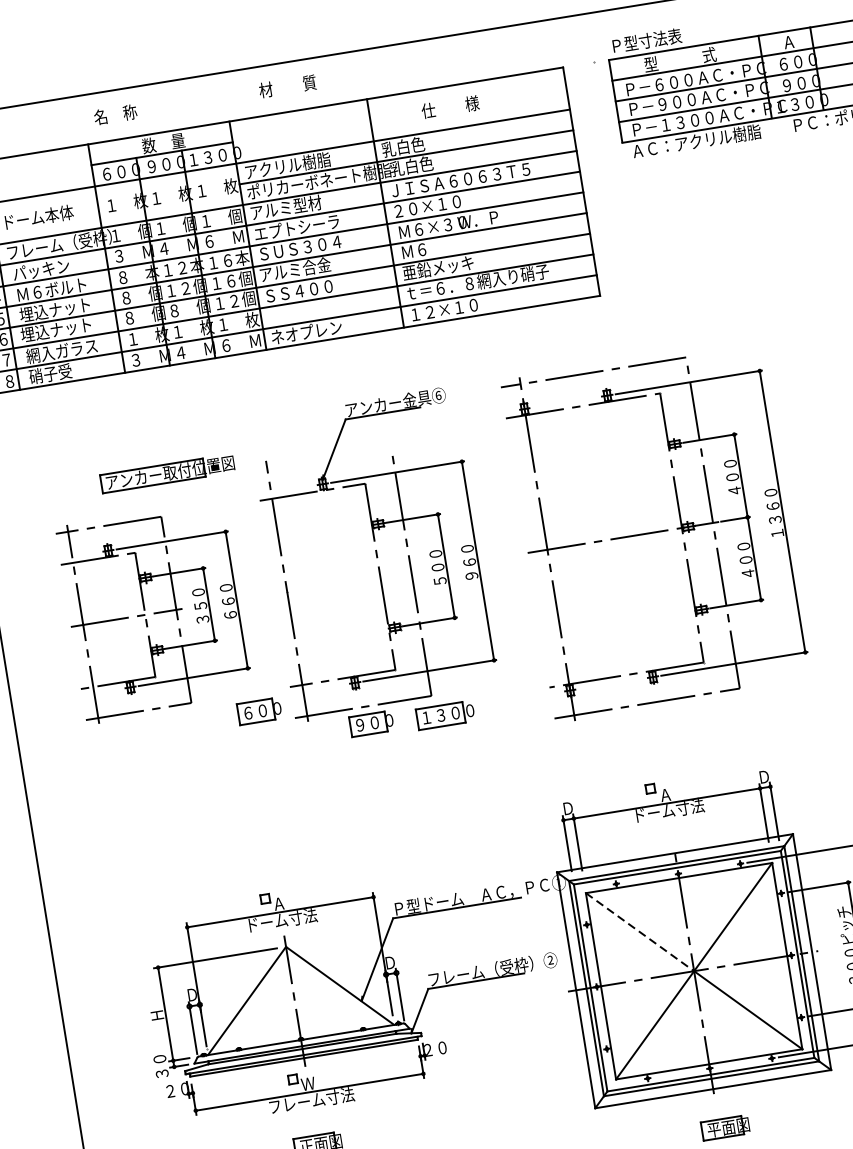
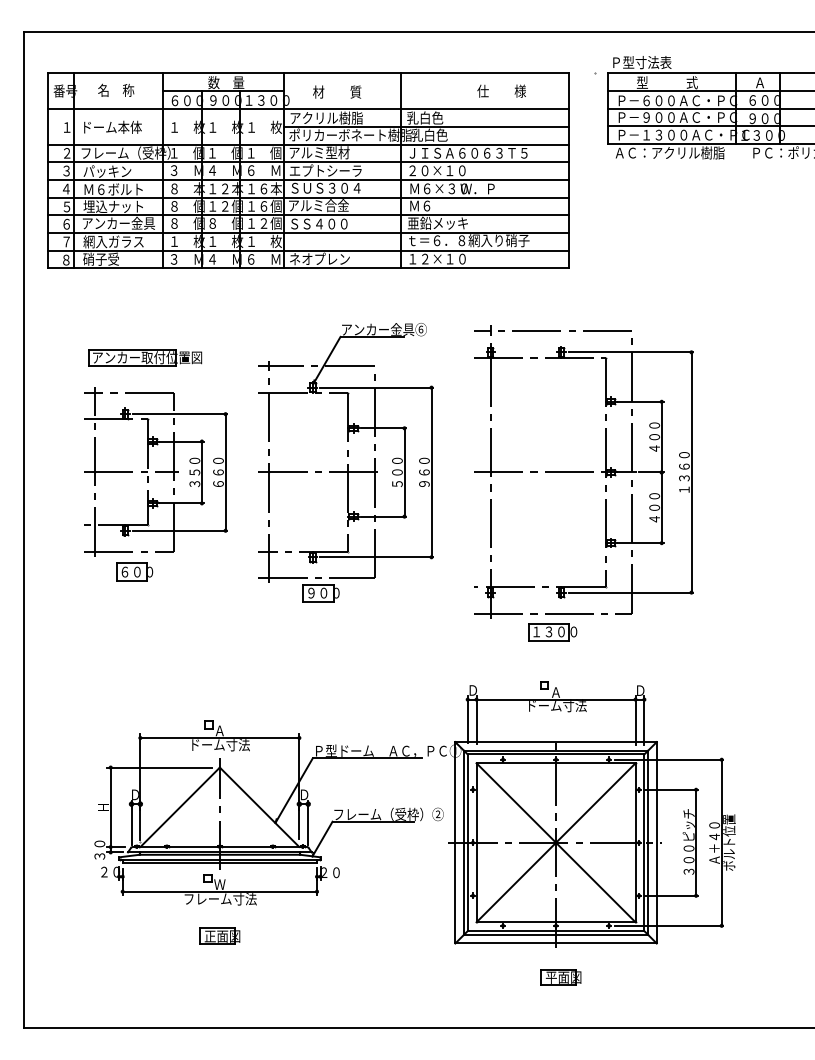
text: (287, 85) -> (337, 91), moved
text: (450, 106) -> (501, 90), moved
text: (115, 113) -> (116, 89), moved
text: (62, 327) -> (117, 222), 埋込ナット -> アンカー金具
line: (323, 458) -> (316, 366), added
part: (167, 473) -> (145, 357), moved
line: (345, 582) -> (318, 472), added
part: (259, 710) -> (134, 571), moved
part: (445, 715) -> (552, 632), moved
line: (640, 932) -> (516, 803), dashed -> solid

